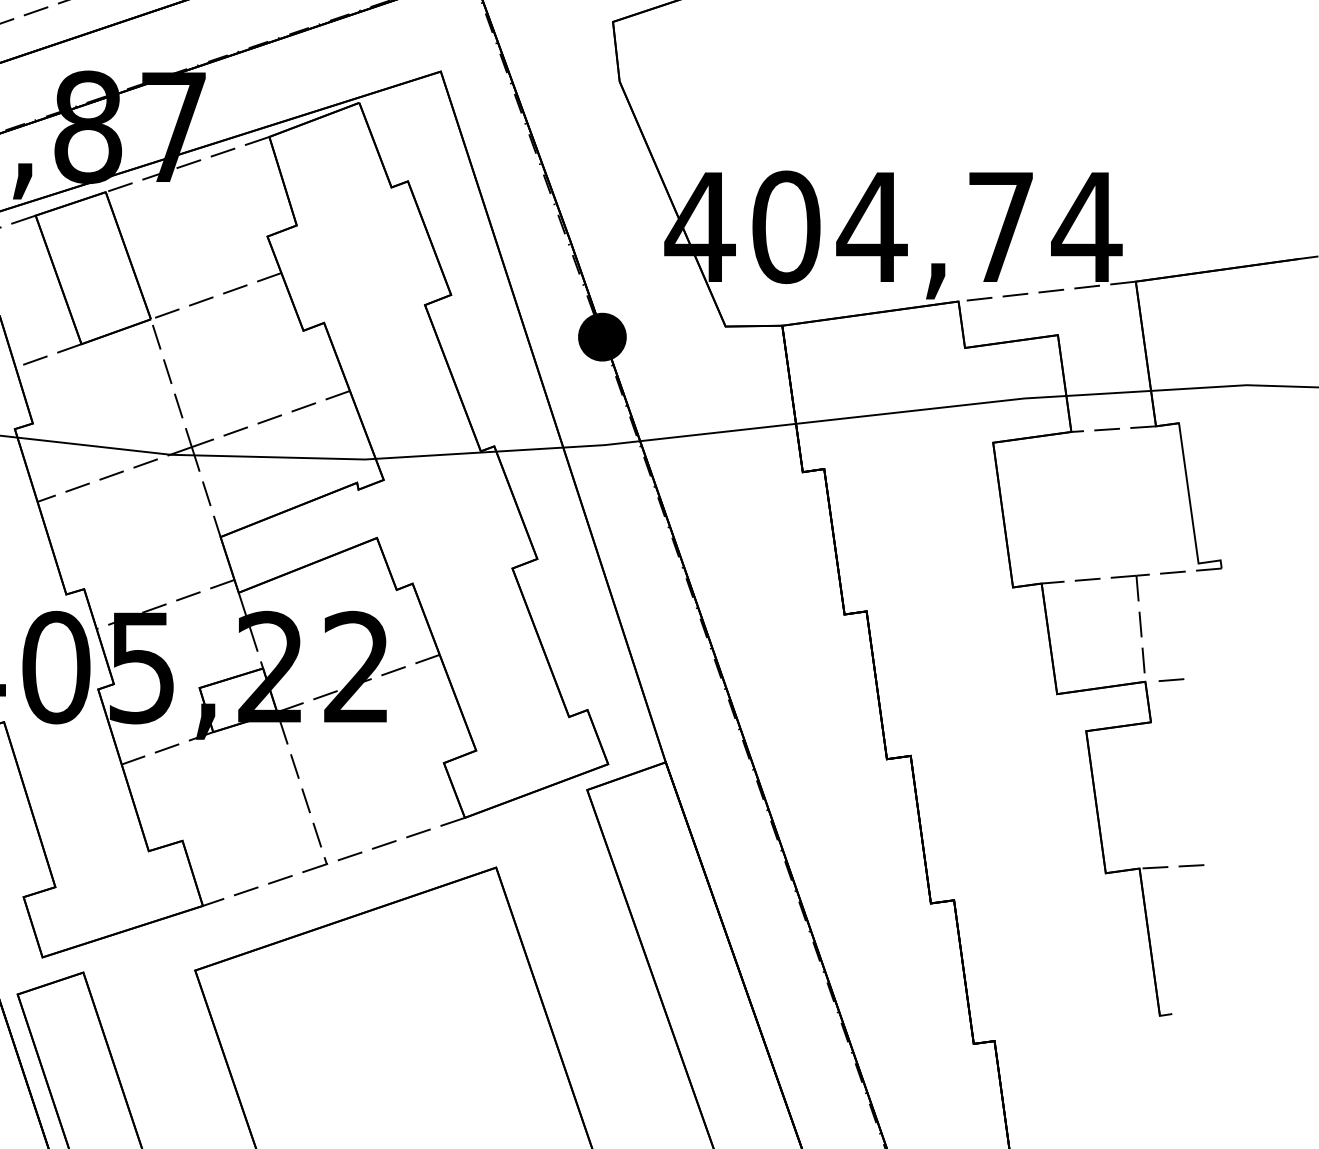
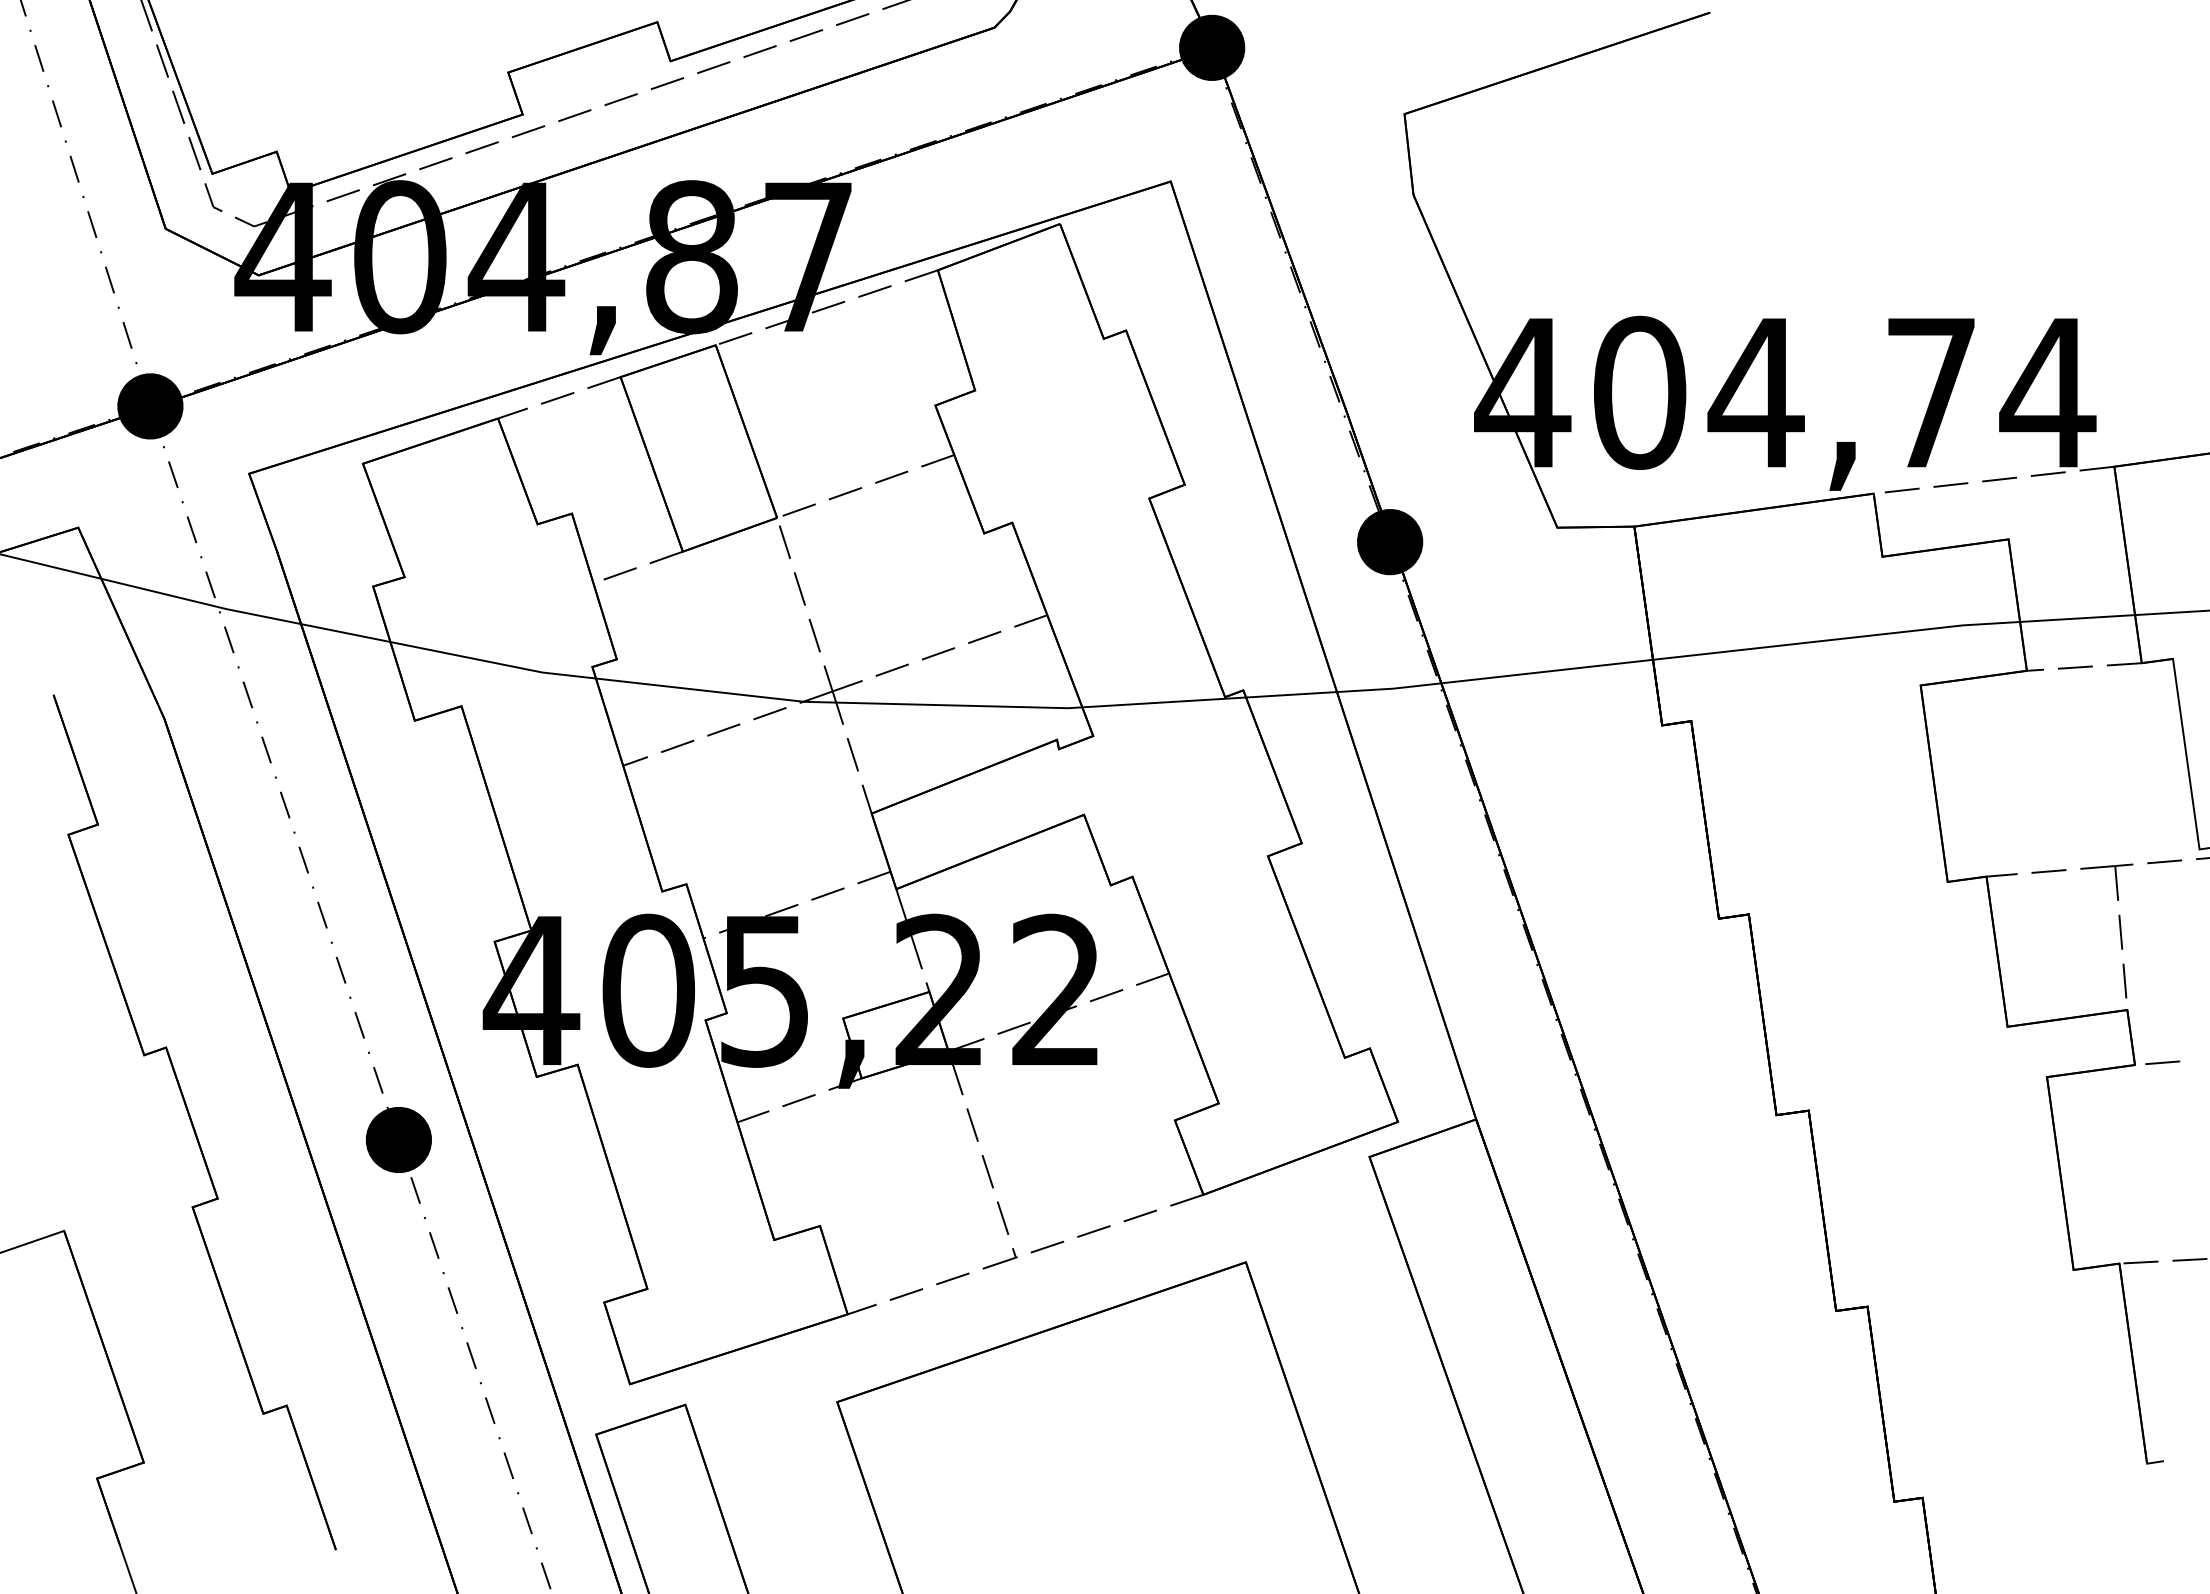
line: (1171, 679) -> (2162, 1062), moved

